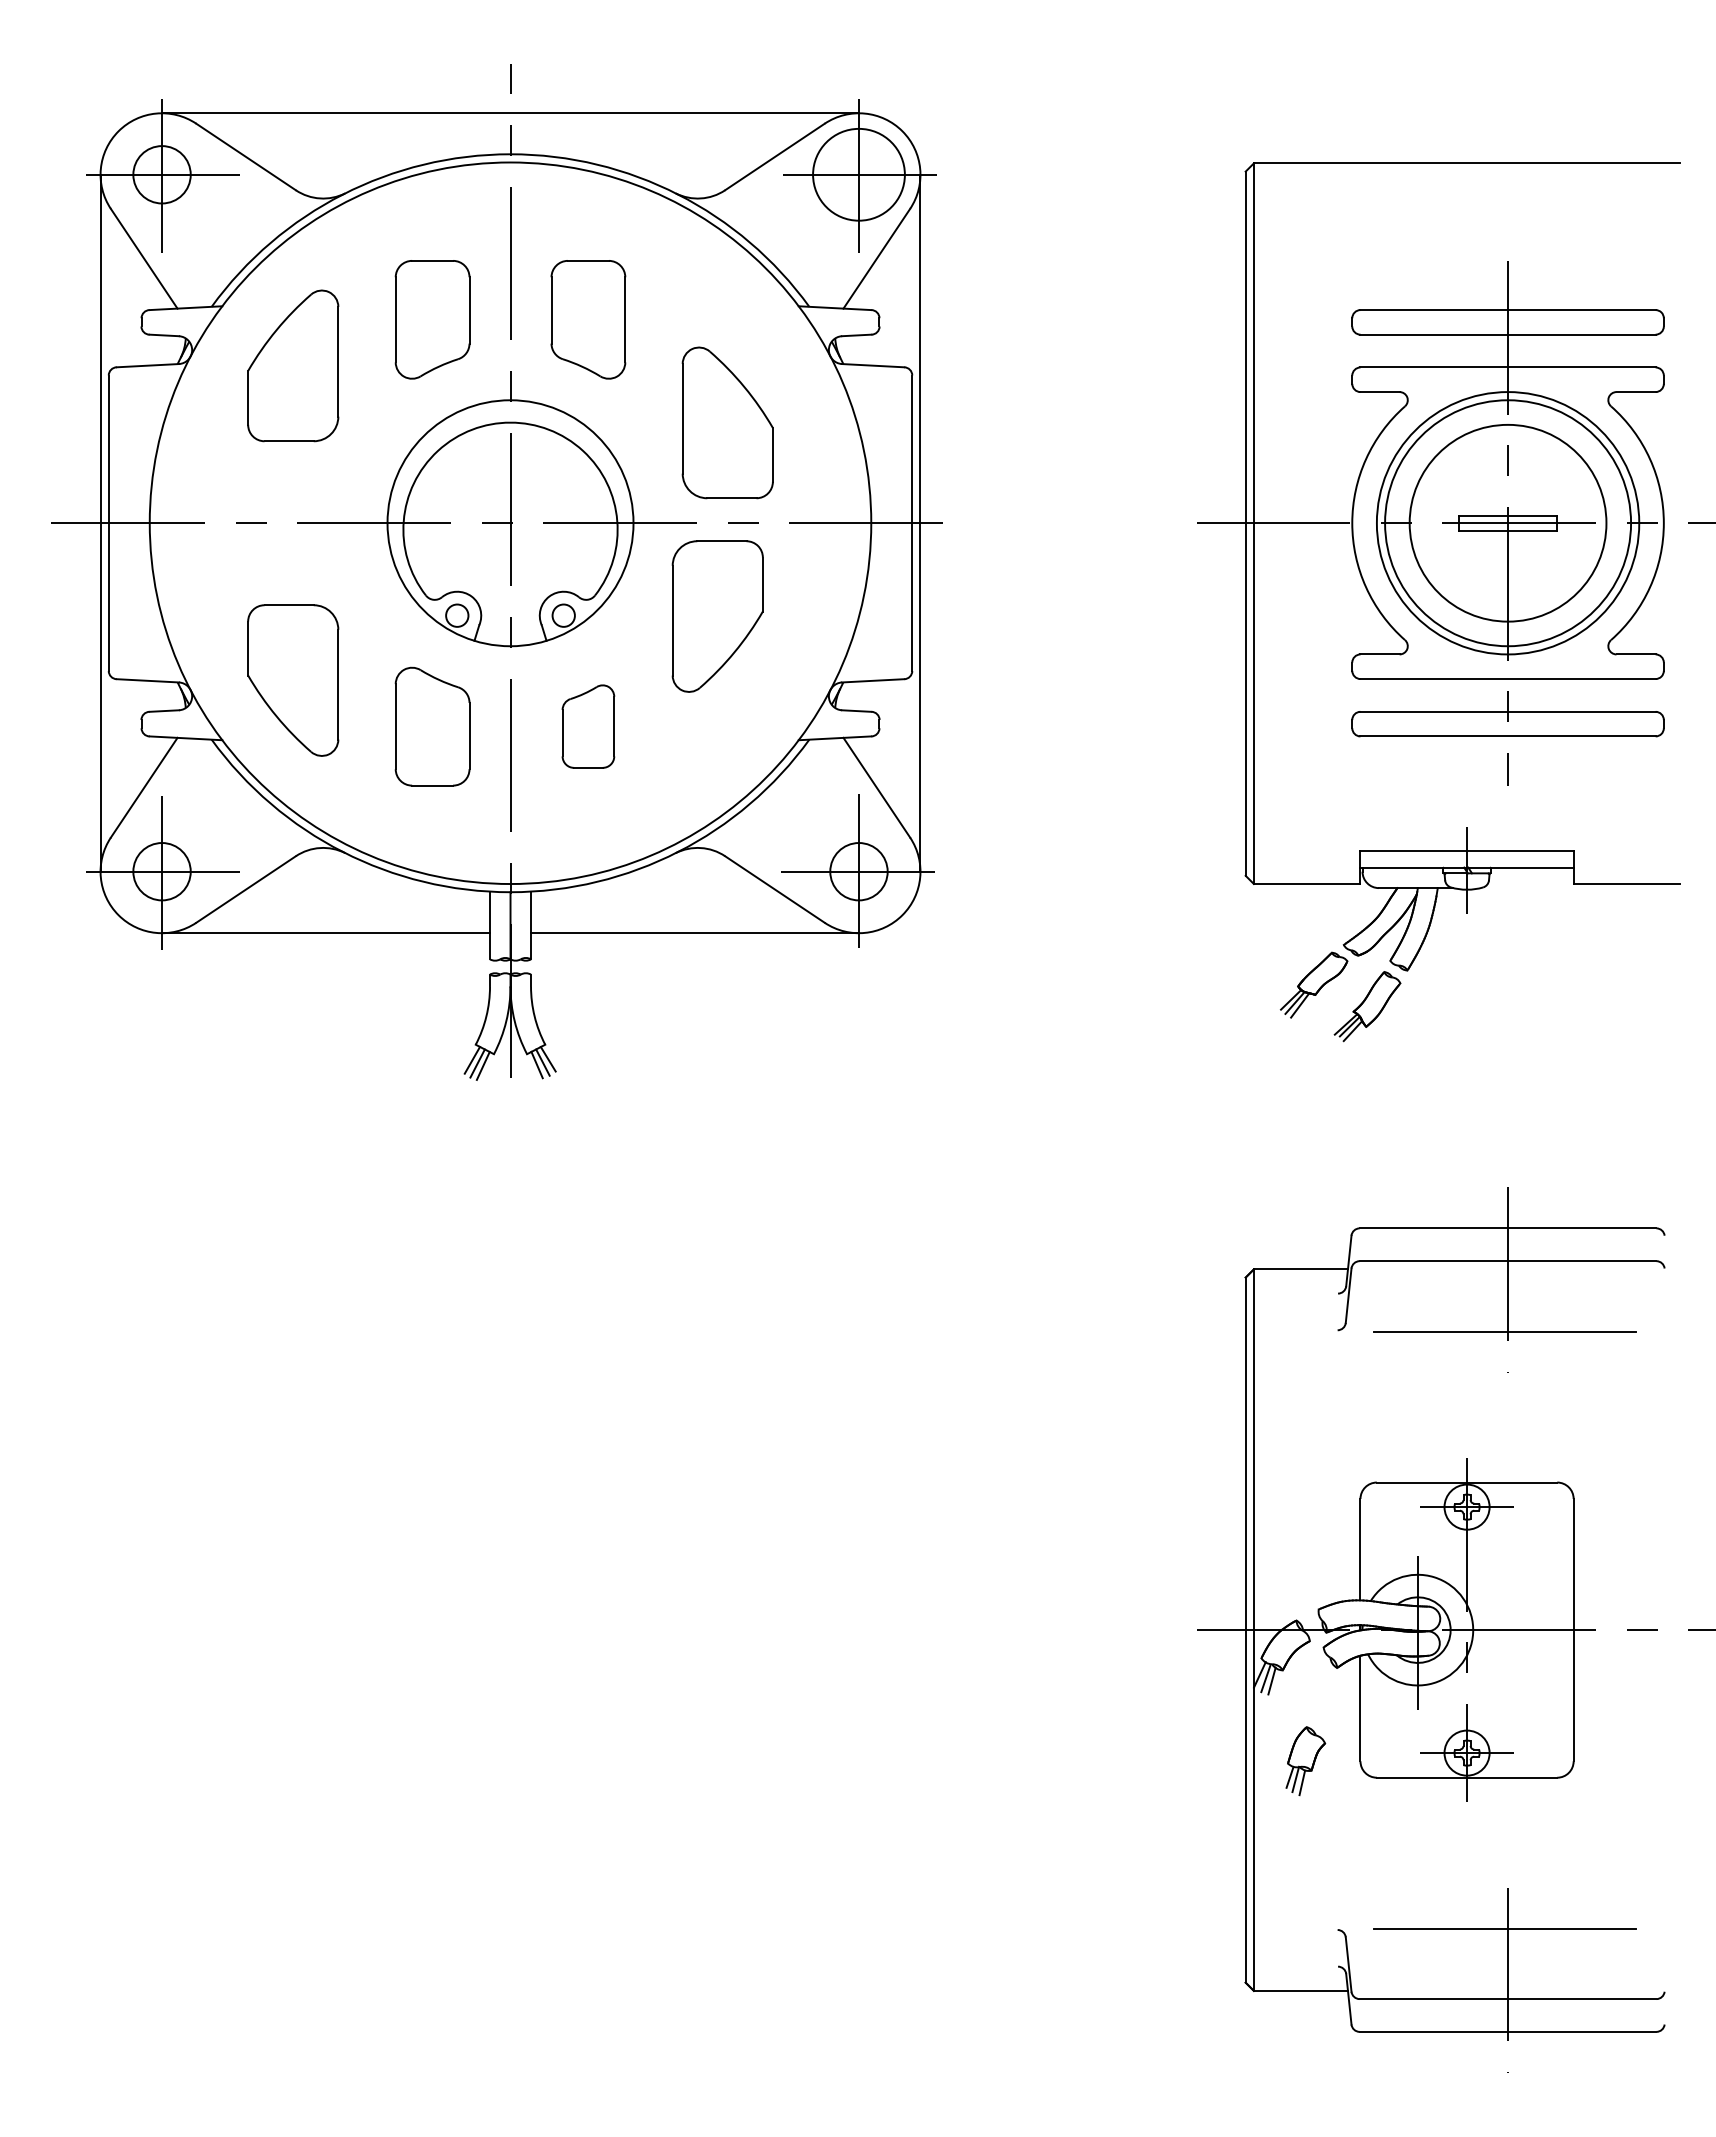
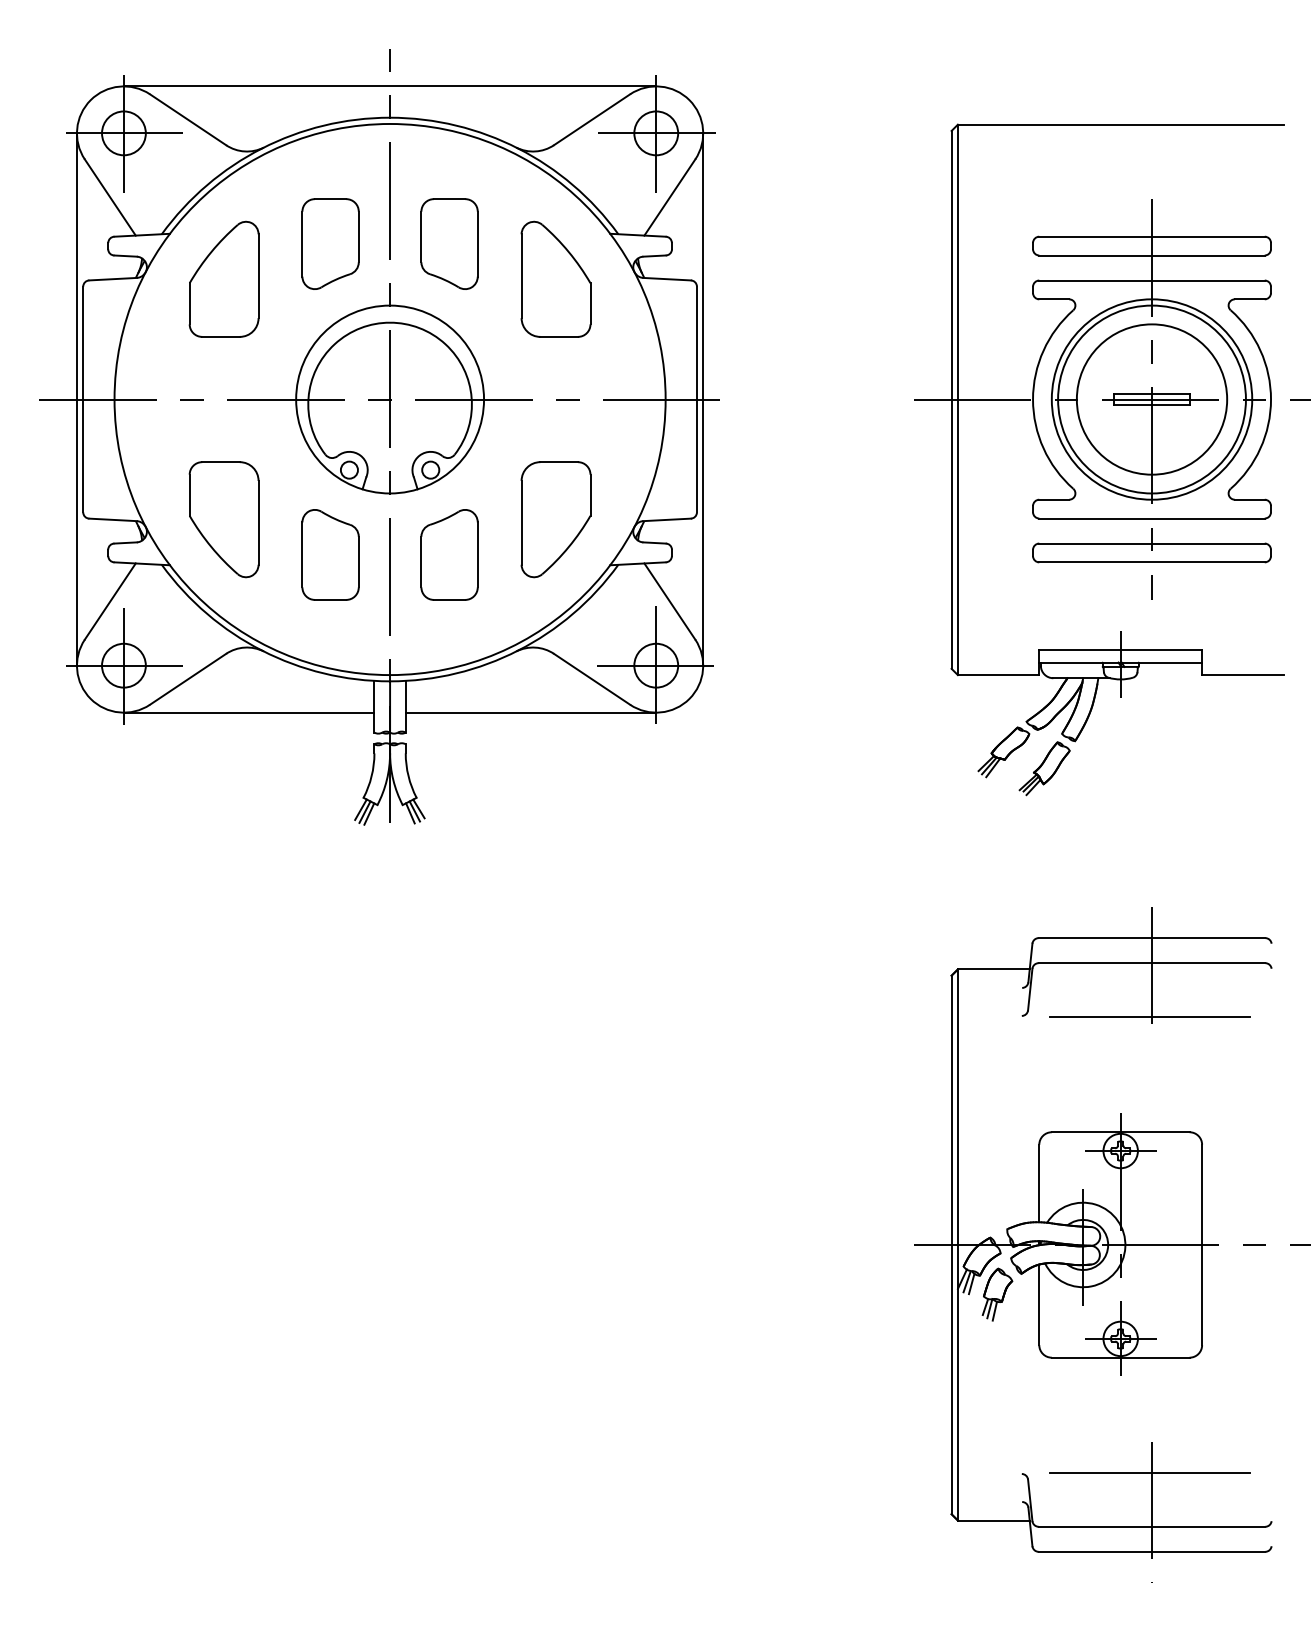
circle: (858, 174) -> (655, 133), size x0.62
part: (727, 422) -> (555, 279), moved
part: (717, 616) -> (555, 519), moved
part: (588, 726) -> (449, 554), size x1.43
part: (1305, 1761) -> (997, 1294), moved

